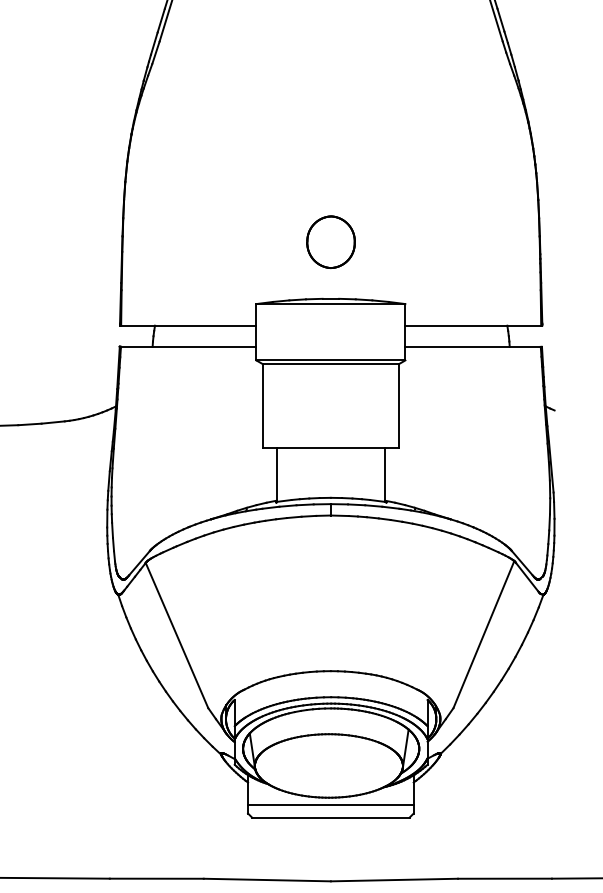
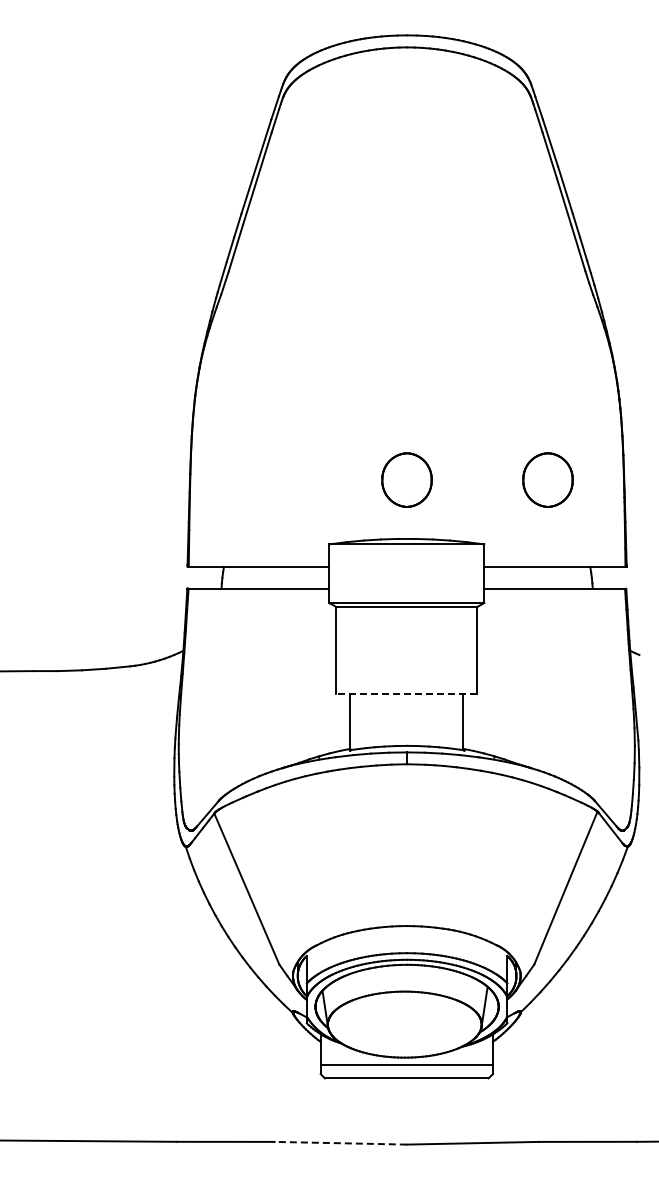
part: (466, 241) -> (547, 479), added
line: (330, 447) -> (406, 693), solid -> dashed
line: (267, 880) -> (340, 1143), solid -> dashed

